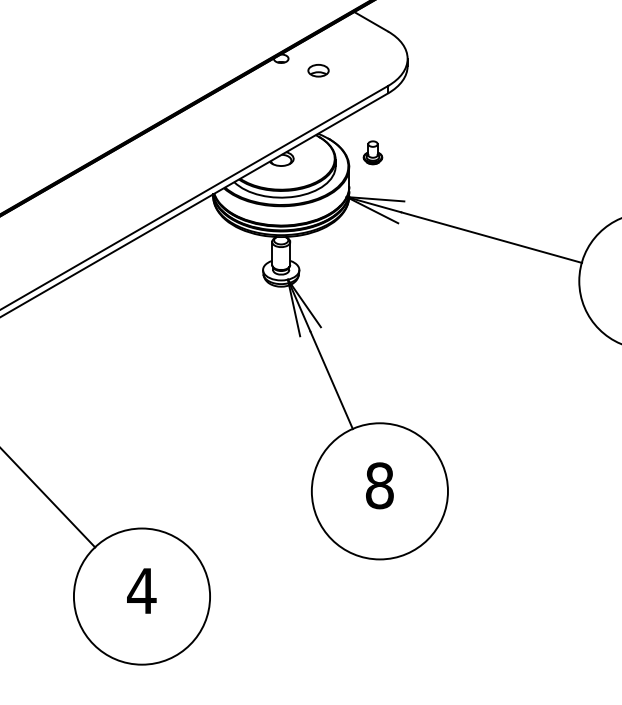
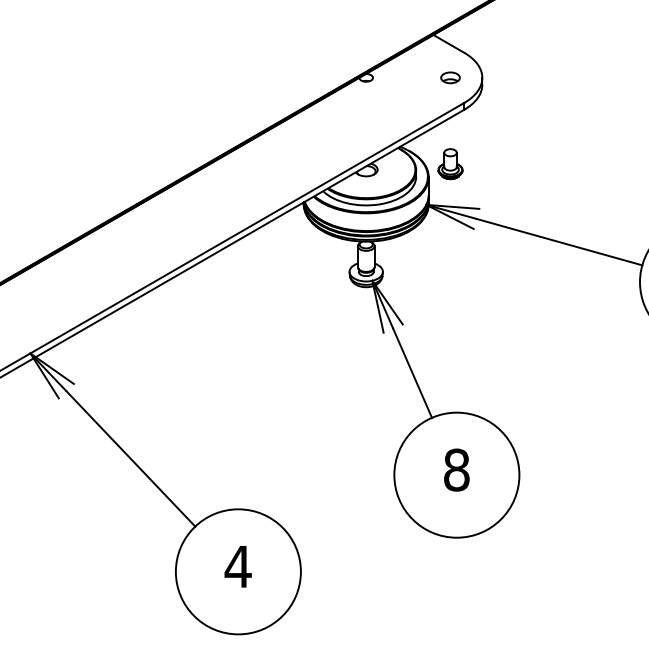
part: (318, 70) -> (450, 77), moved
part: (372, 153) -> (450, 164), size x1.43

